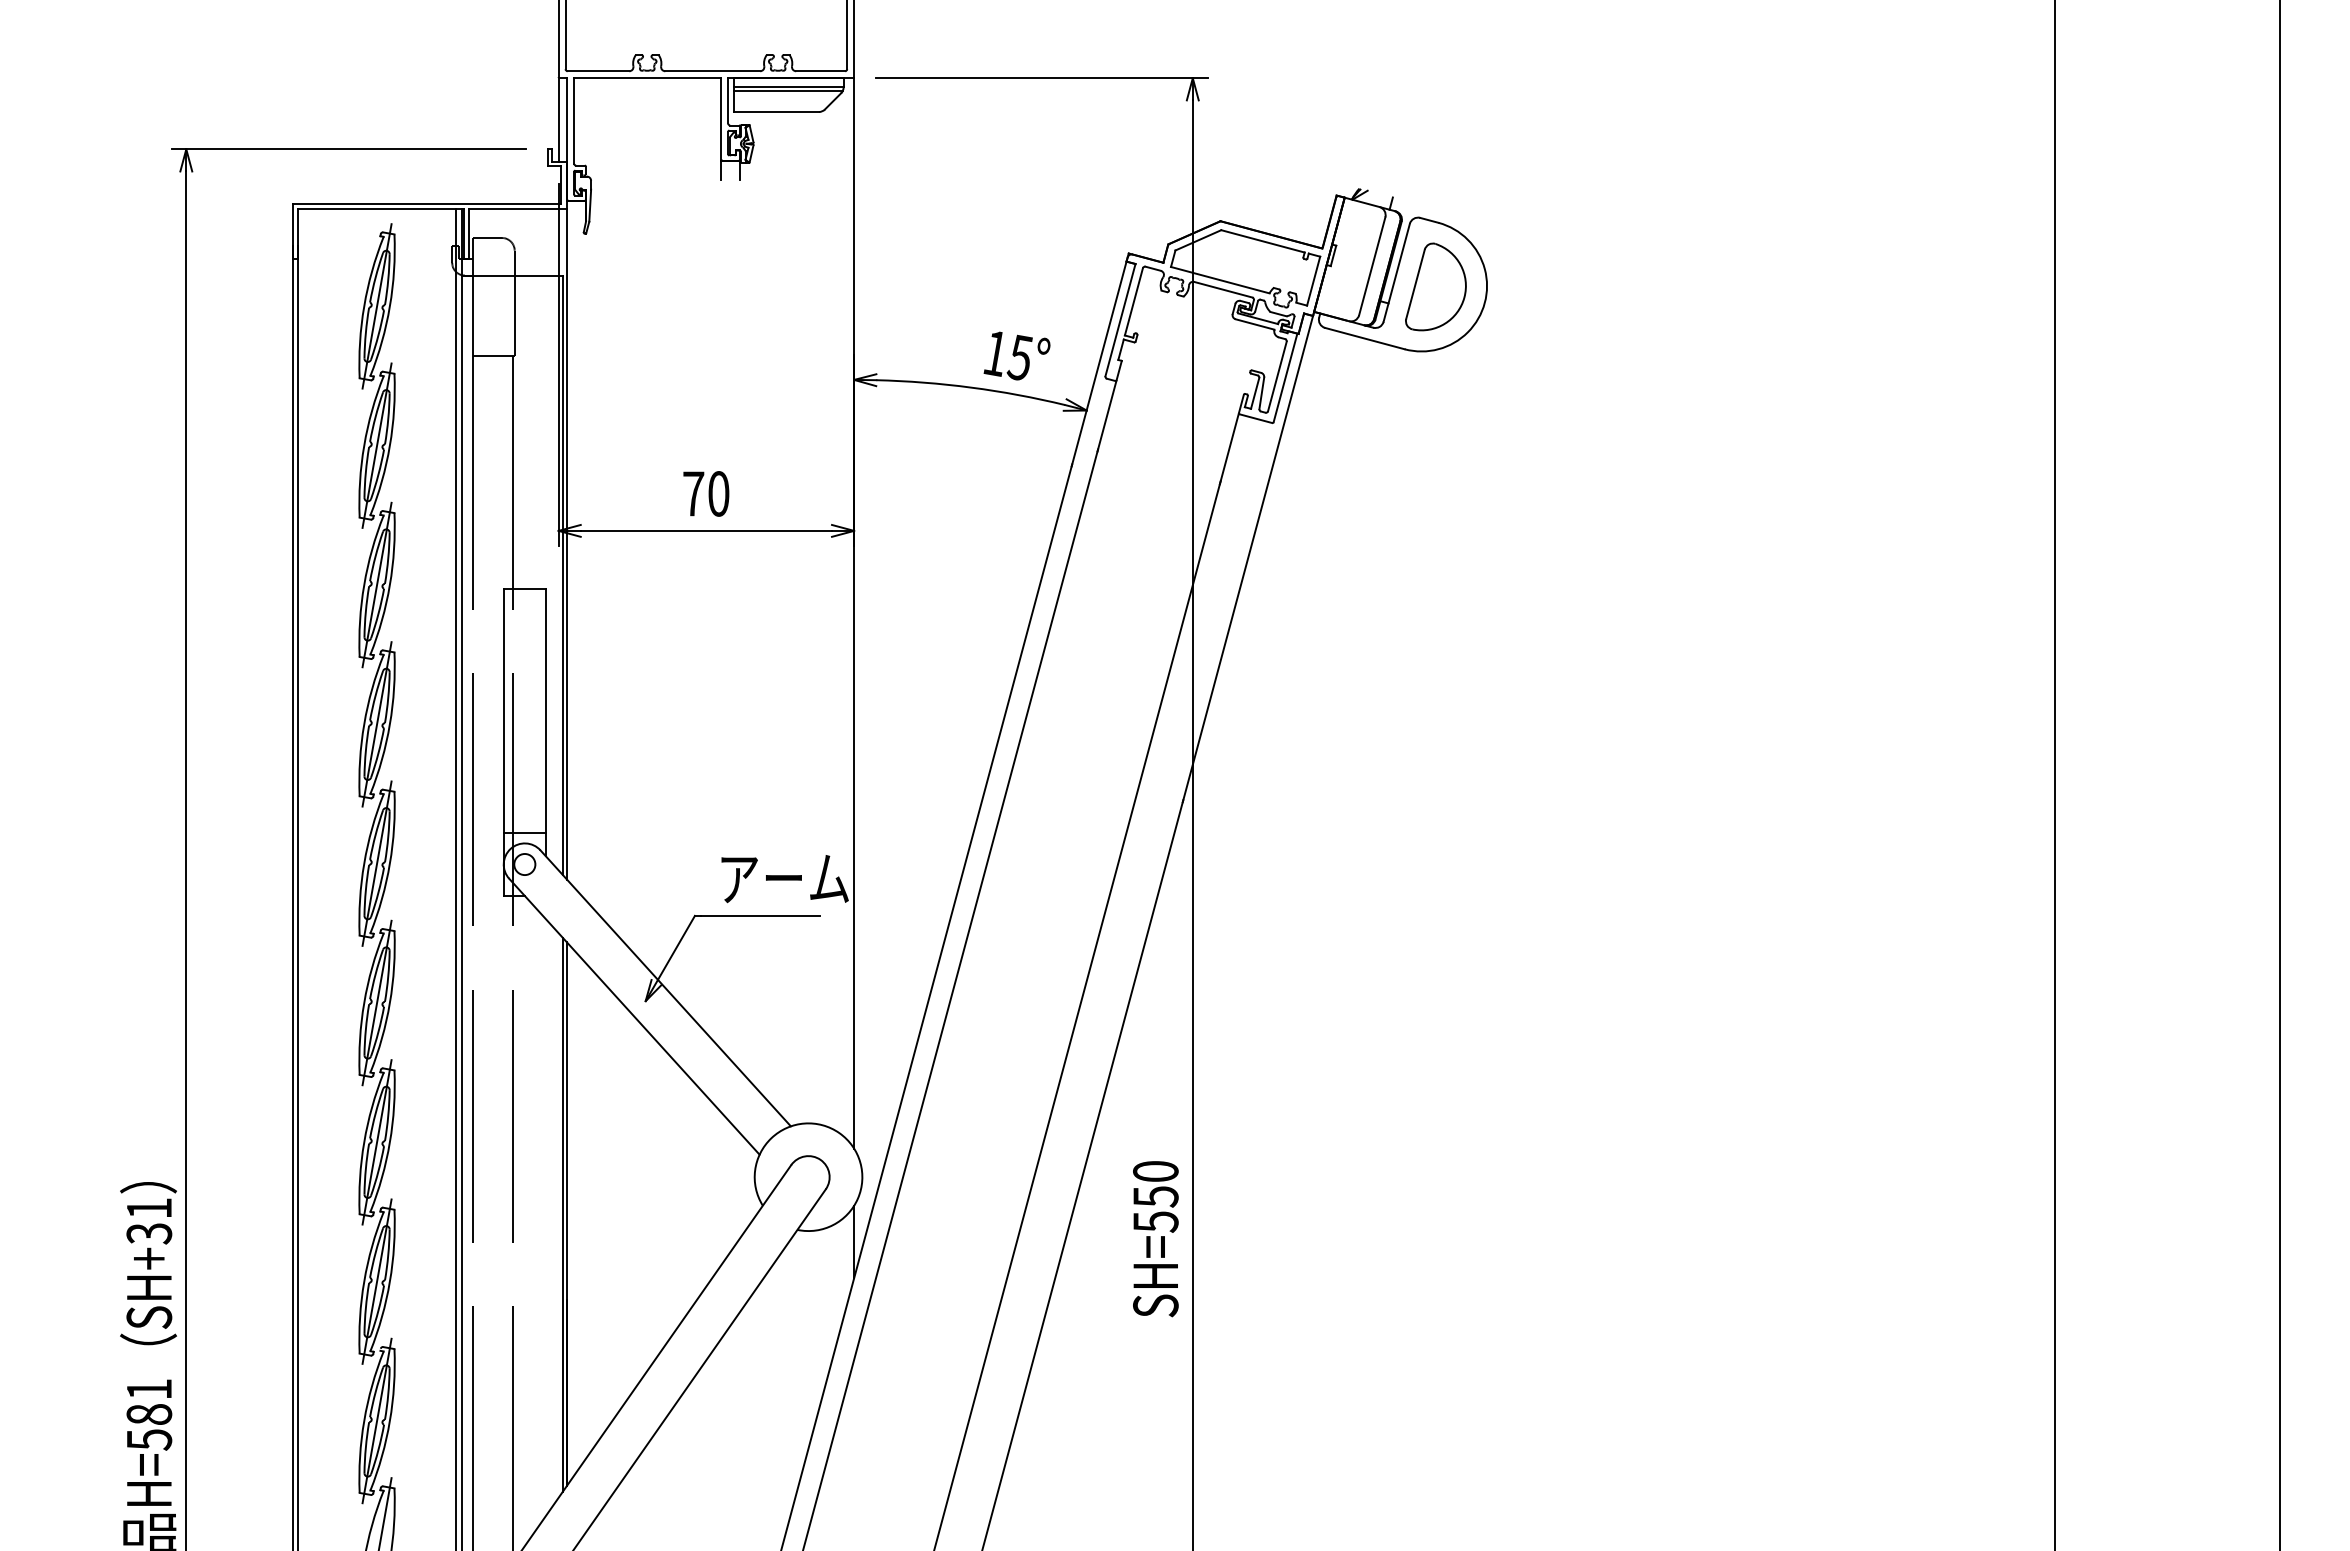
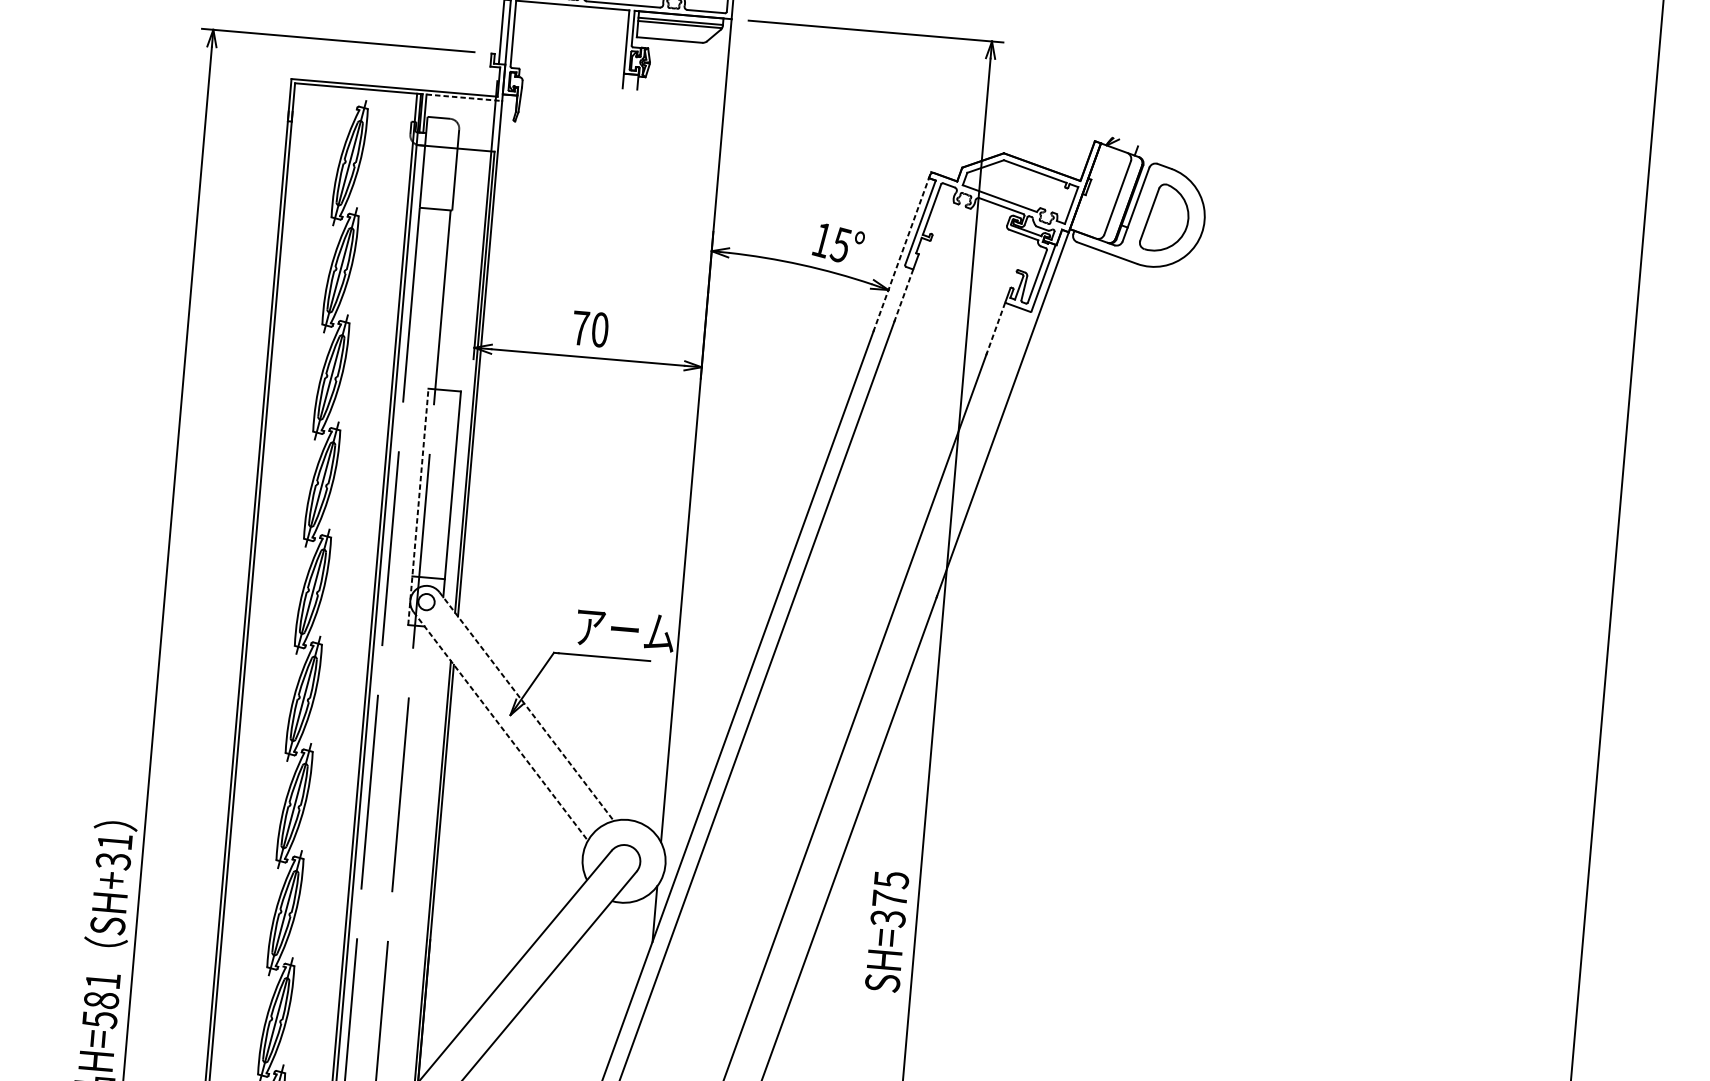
line: (518, 209) -> (464, 98), solid -> dashed
line: (1100, 359) -> (902, 251), solid -> dashed
line: (1107, 415) -> (904, 295), solid -> dashed
line: (1229, 449) -> (995, 329), solid -> dashed
line: (503, 742) -> (418, 506), solid -> dashed
line: (666, 988) -> (527, 706), solid -> dashed
line: (634, 1017) -> (500, 726), solid -> dashed
text: (1155, 1196) -> (889, 898), SH=550 -> SH=375

